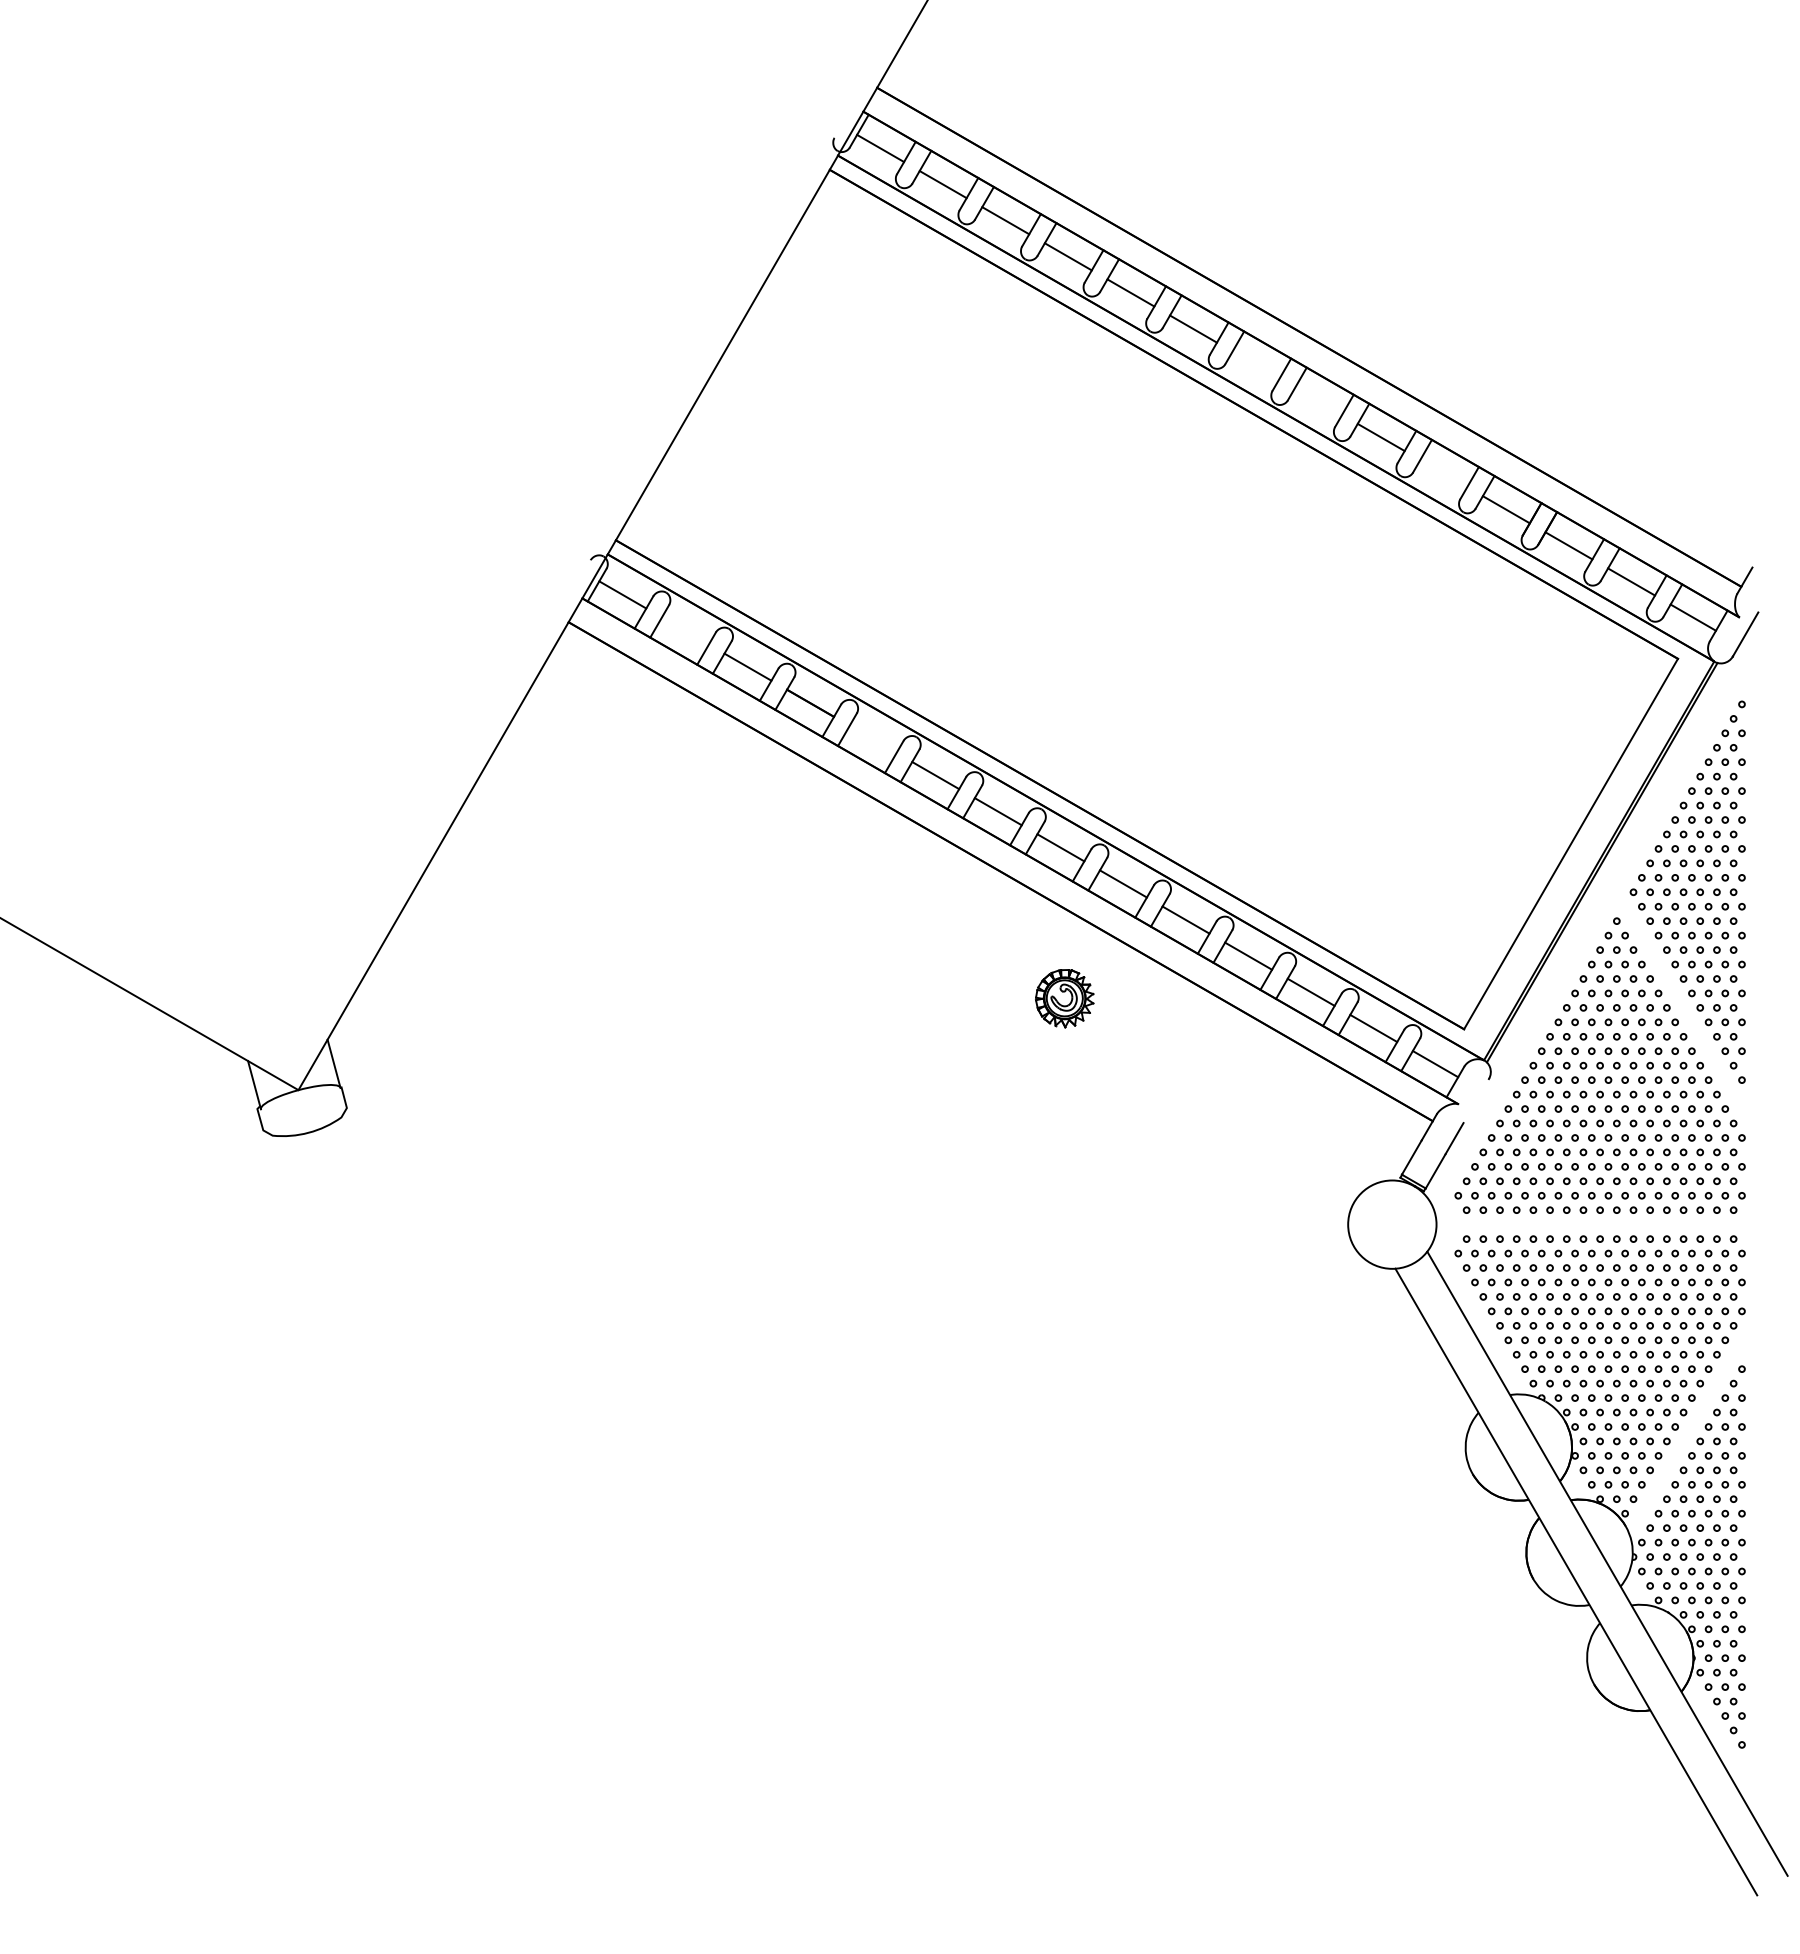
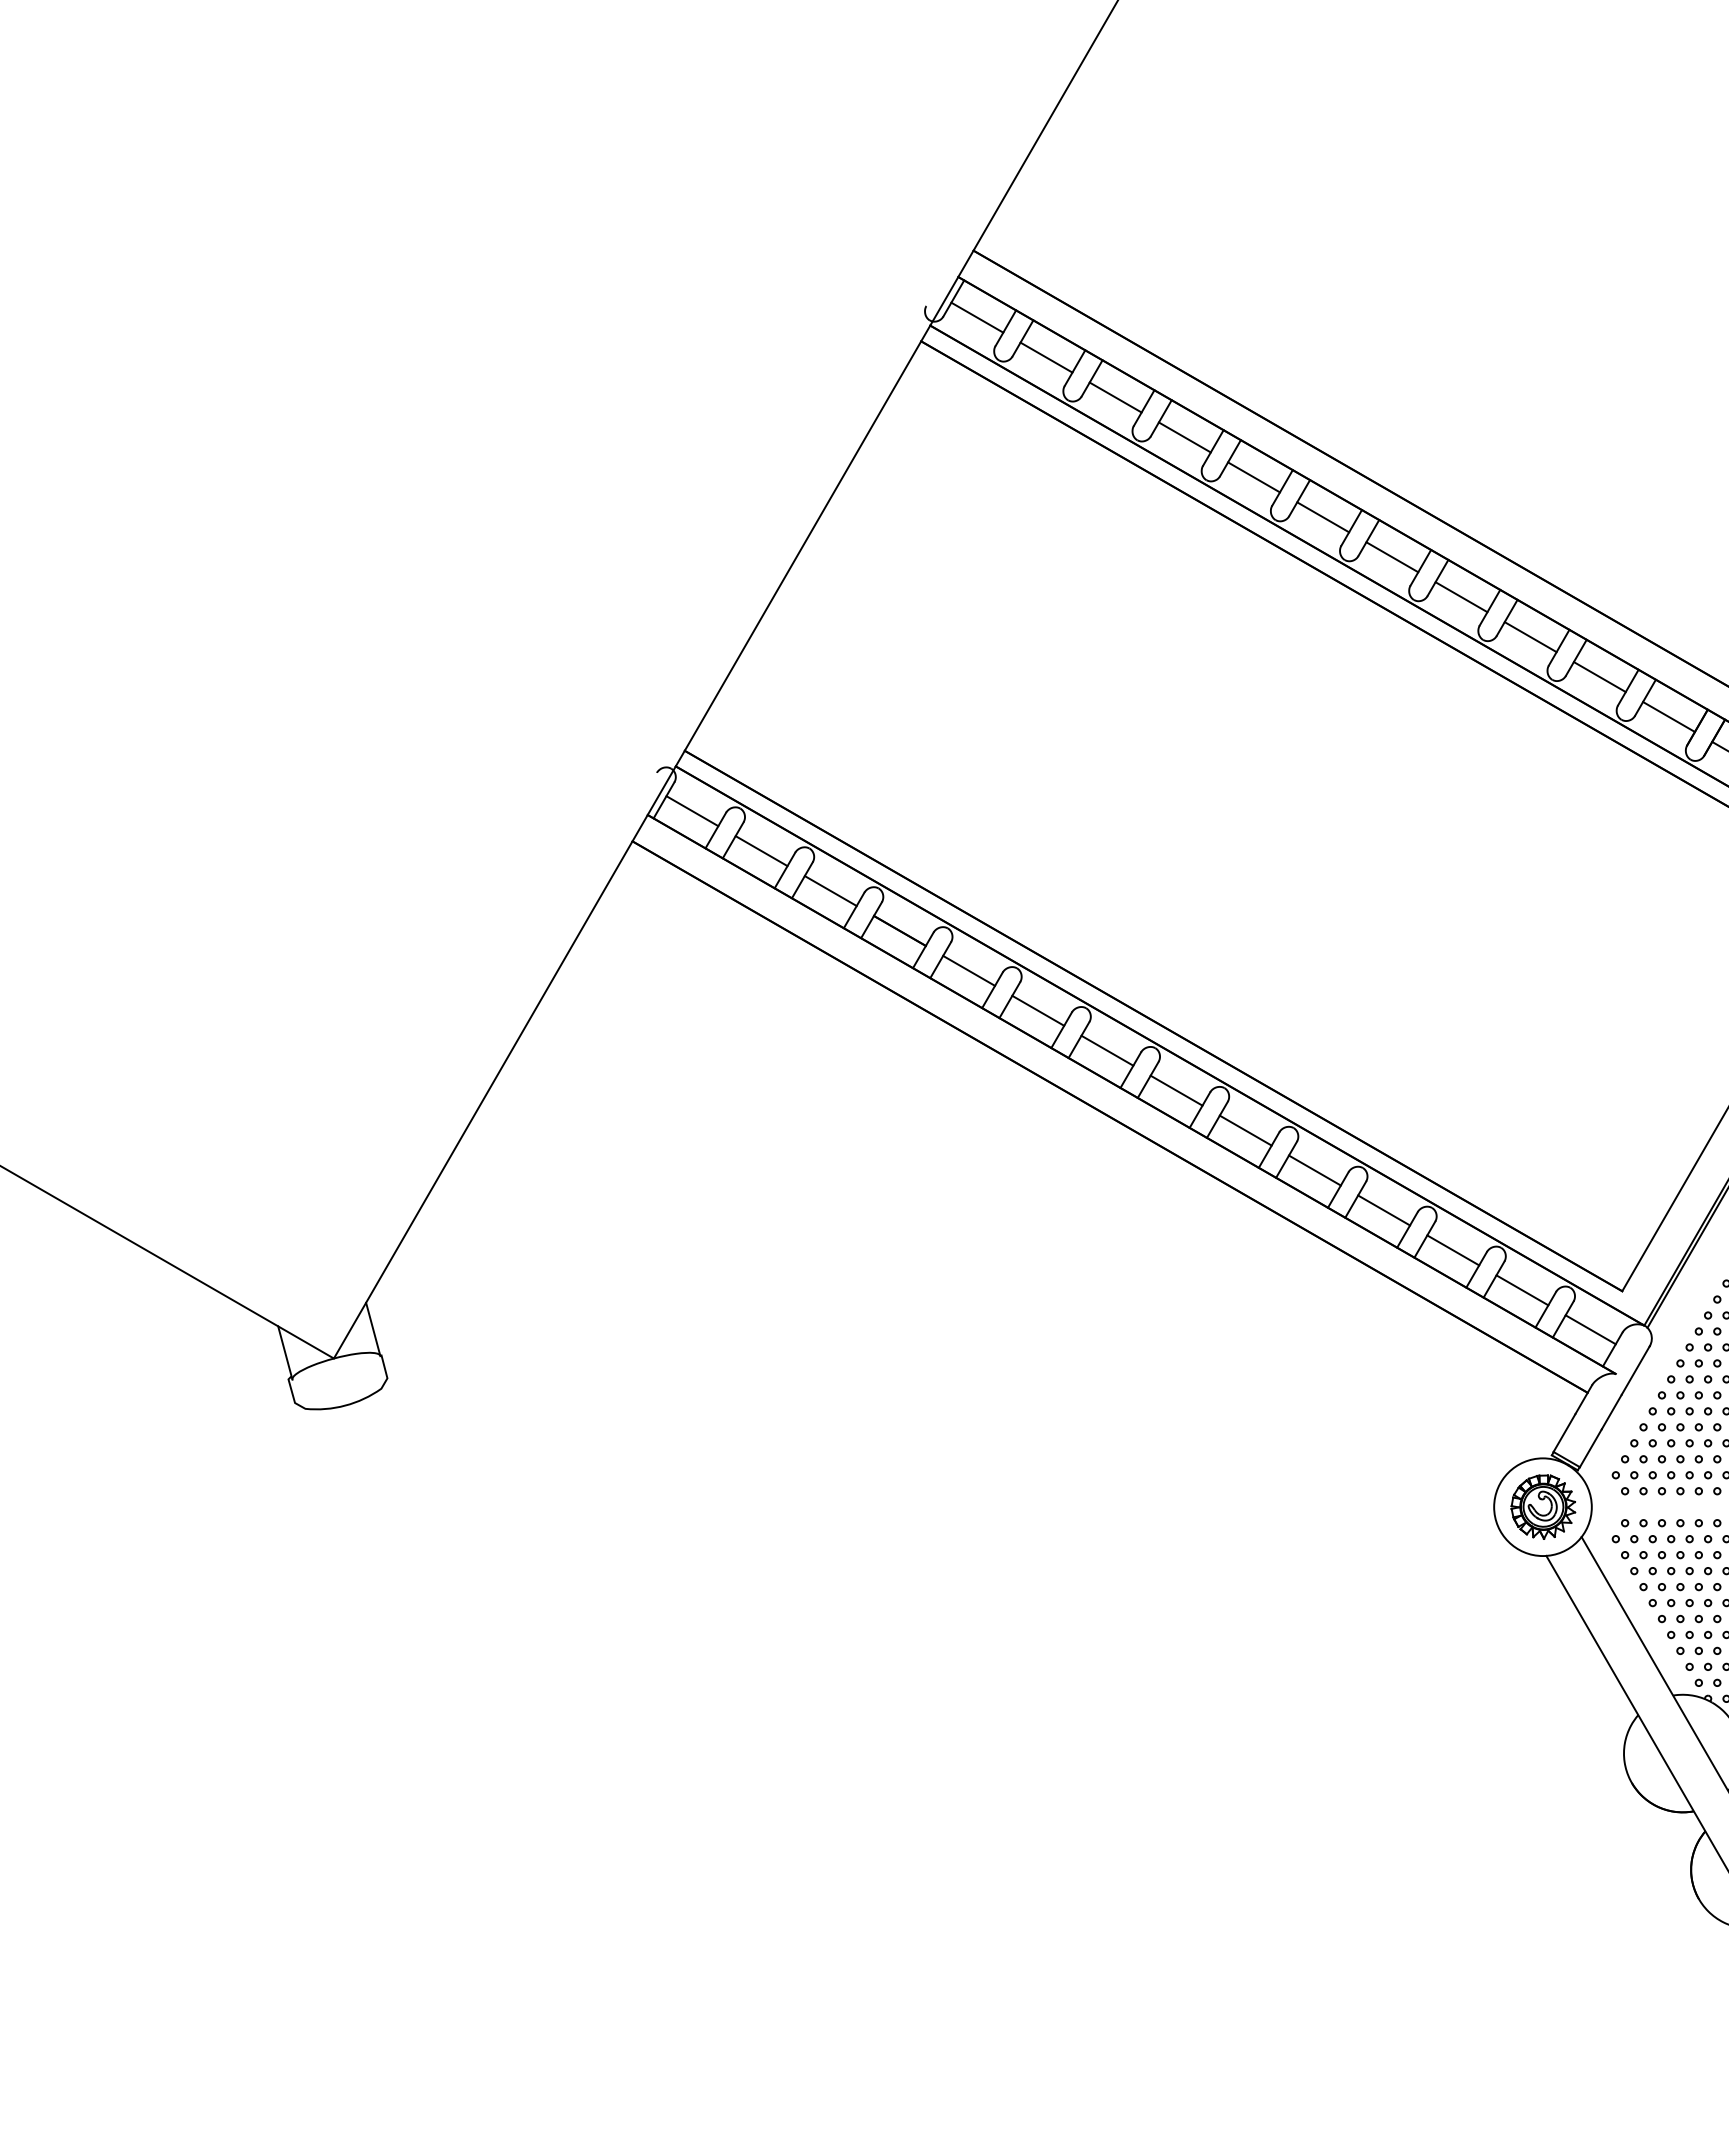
line: (1255, 364) -> (1391, 556), added
line: (1318, 400) -> (1461, 596), added
line: (1443, 473) -> (1599, 676), added
line: (684, 630) -> (760, 850), added
line: (872, 738) -> (968, 969), added
part: (1064, 998) -> (1543, 1507), moved
line: (1475, 1101) -> (1634, 1371), added

